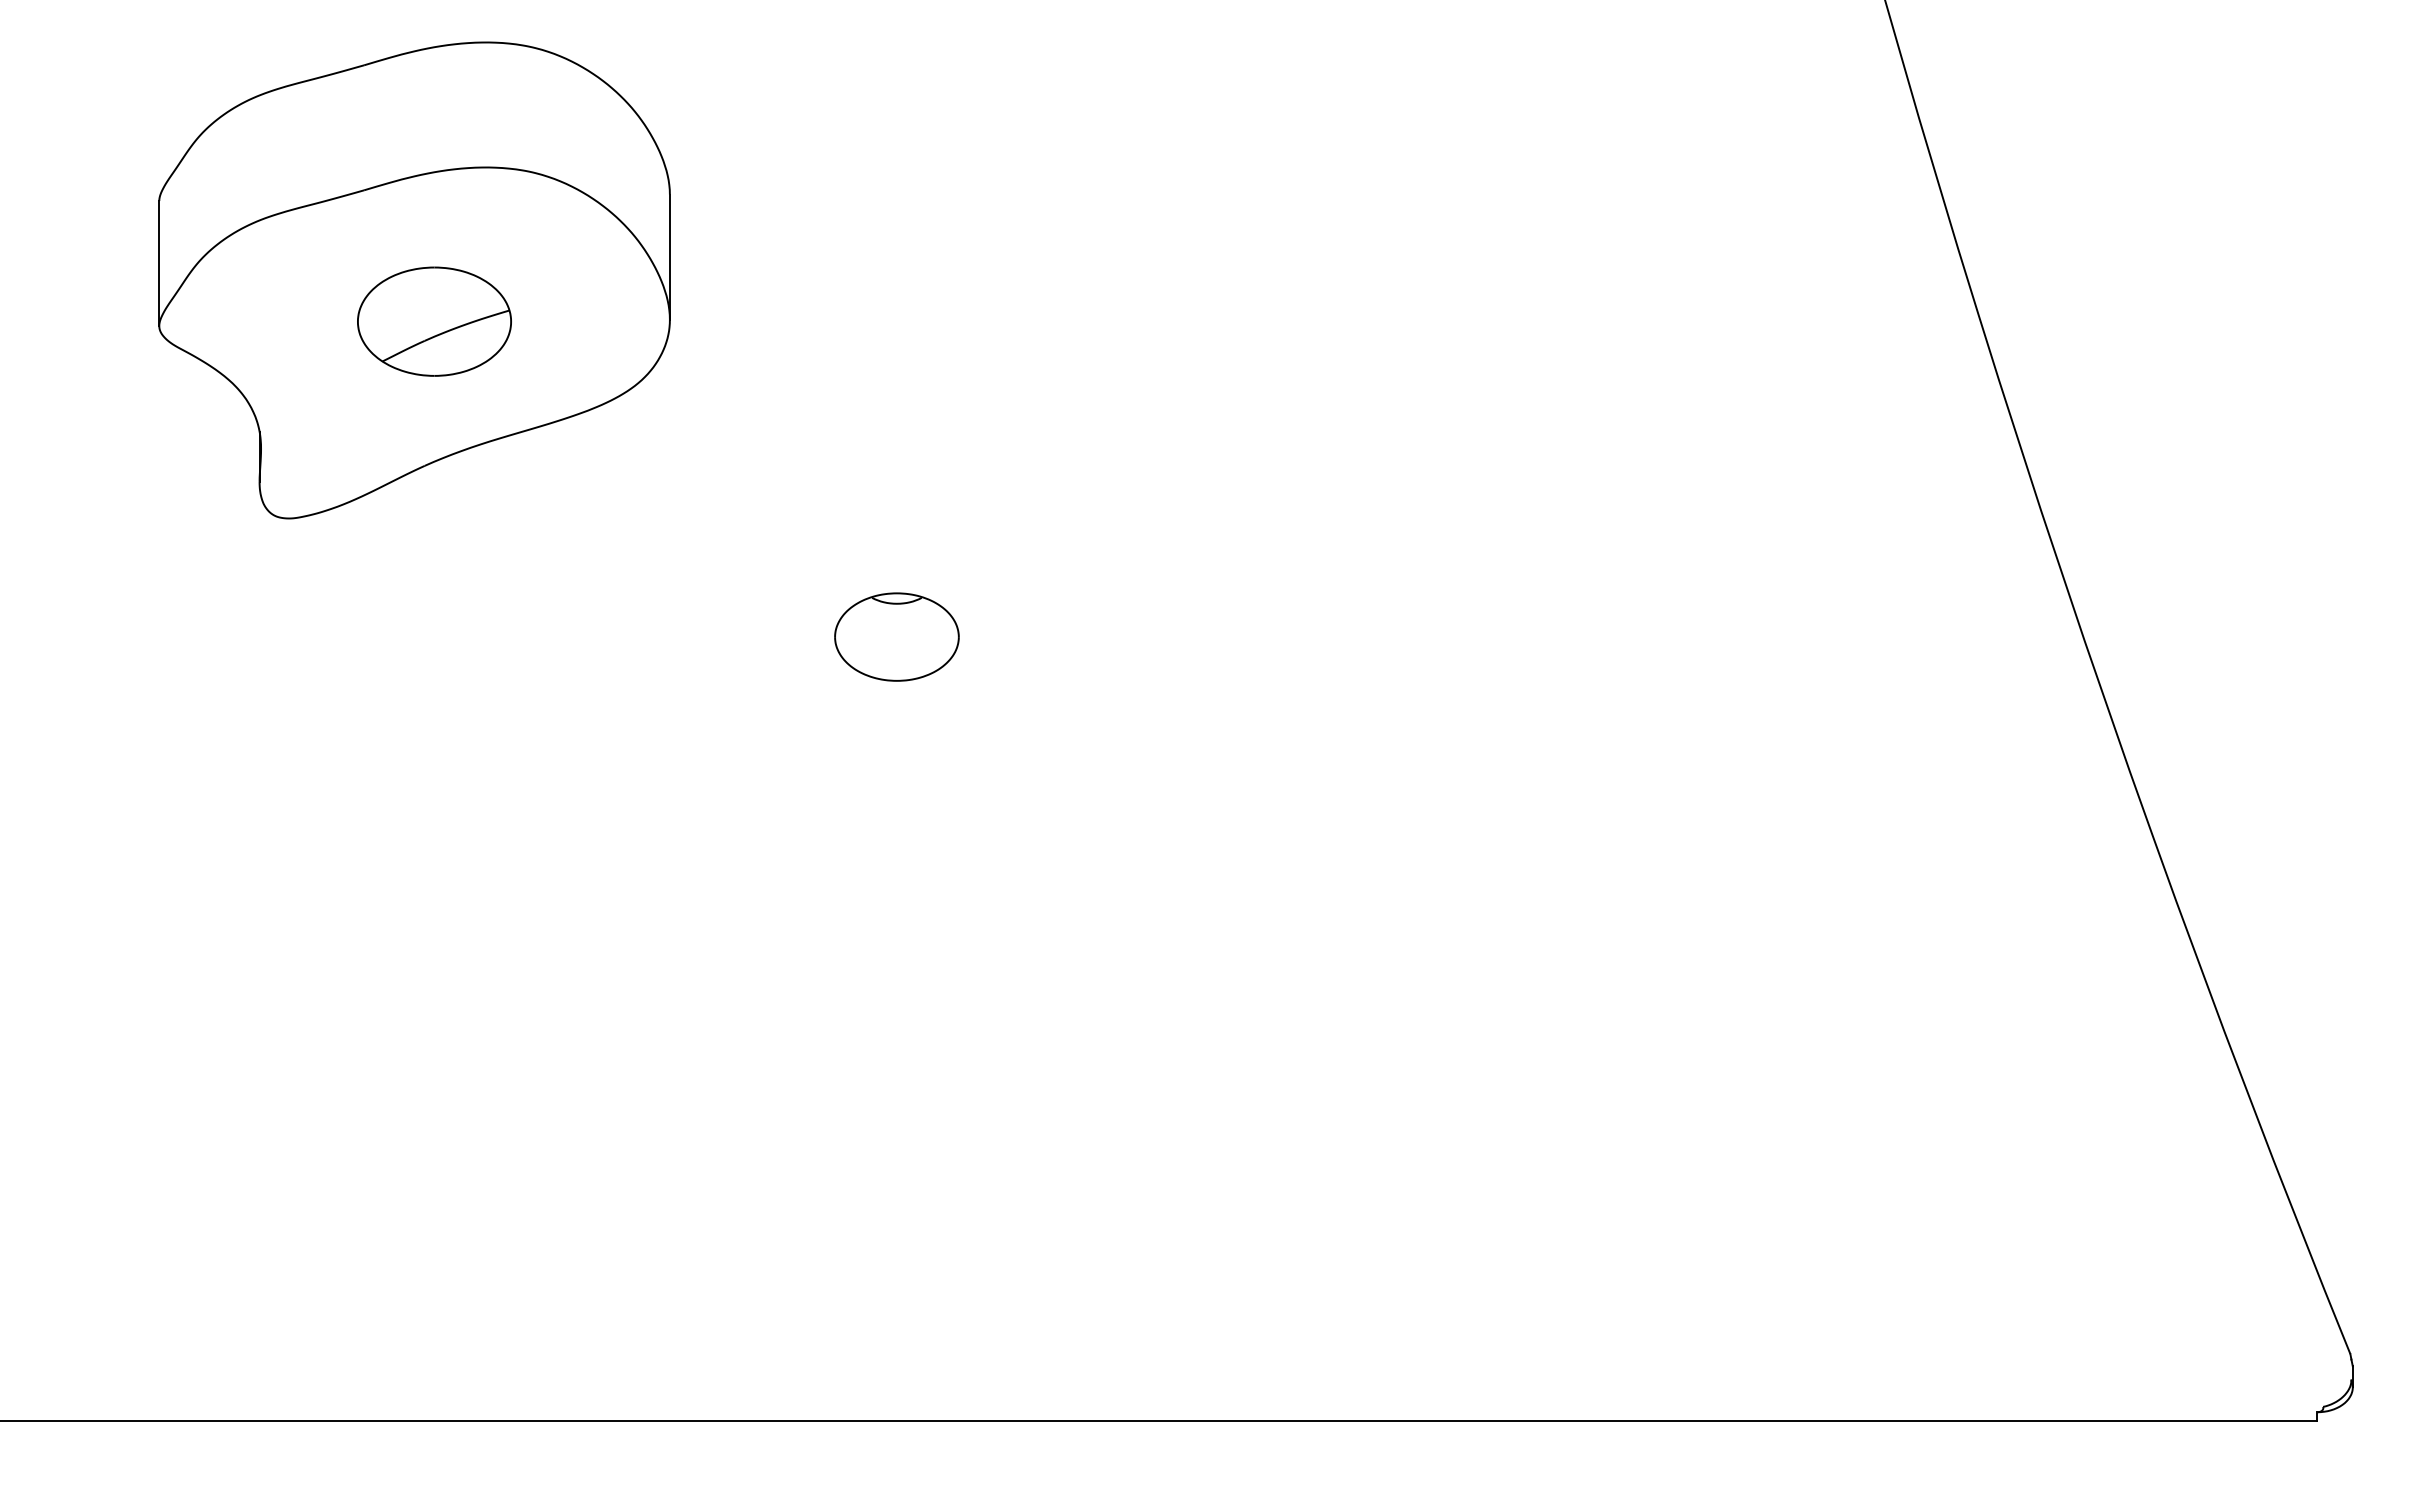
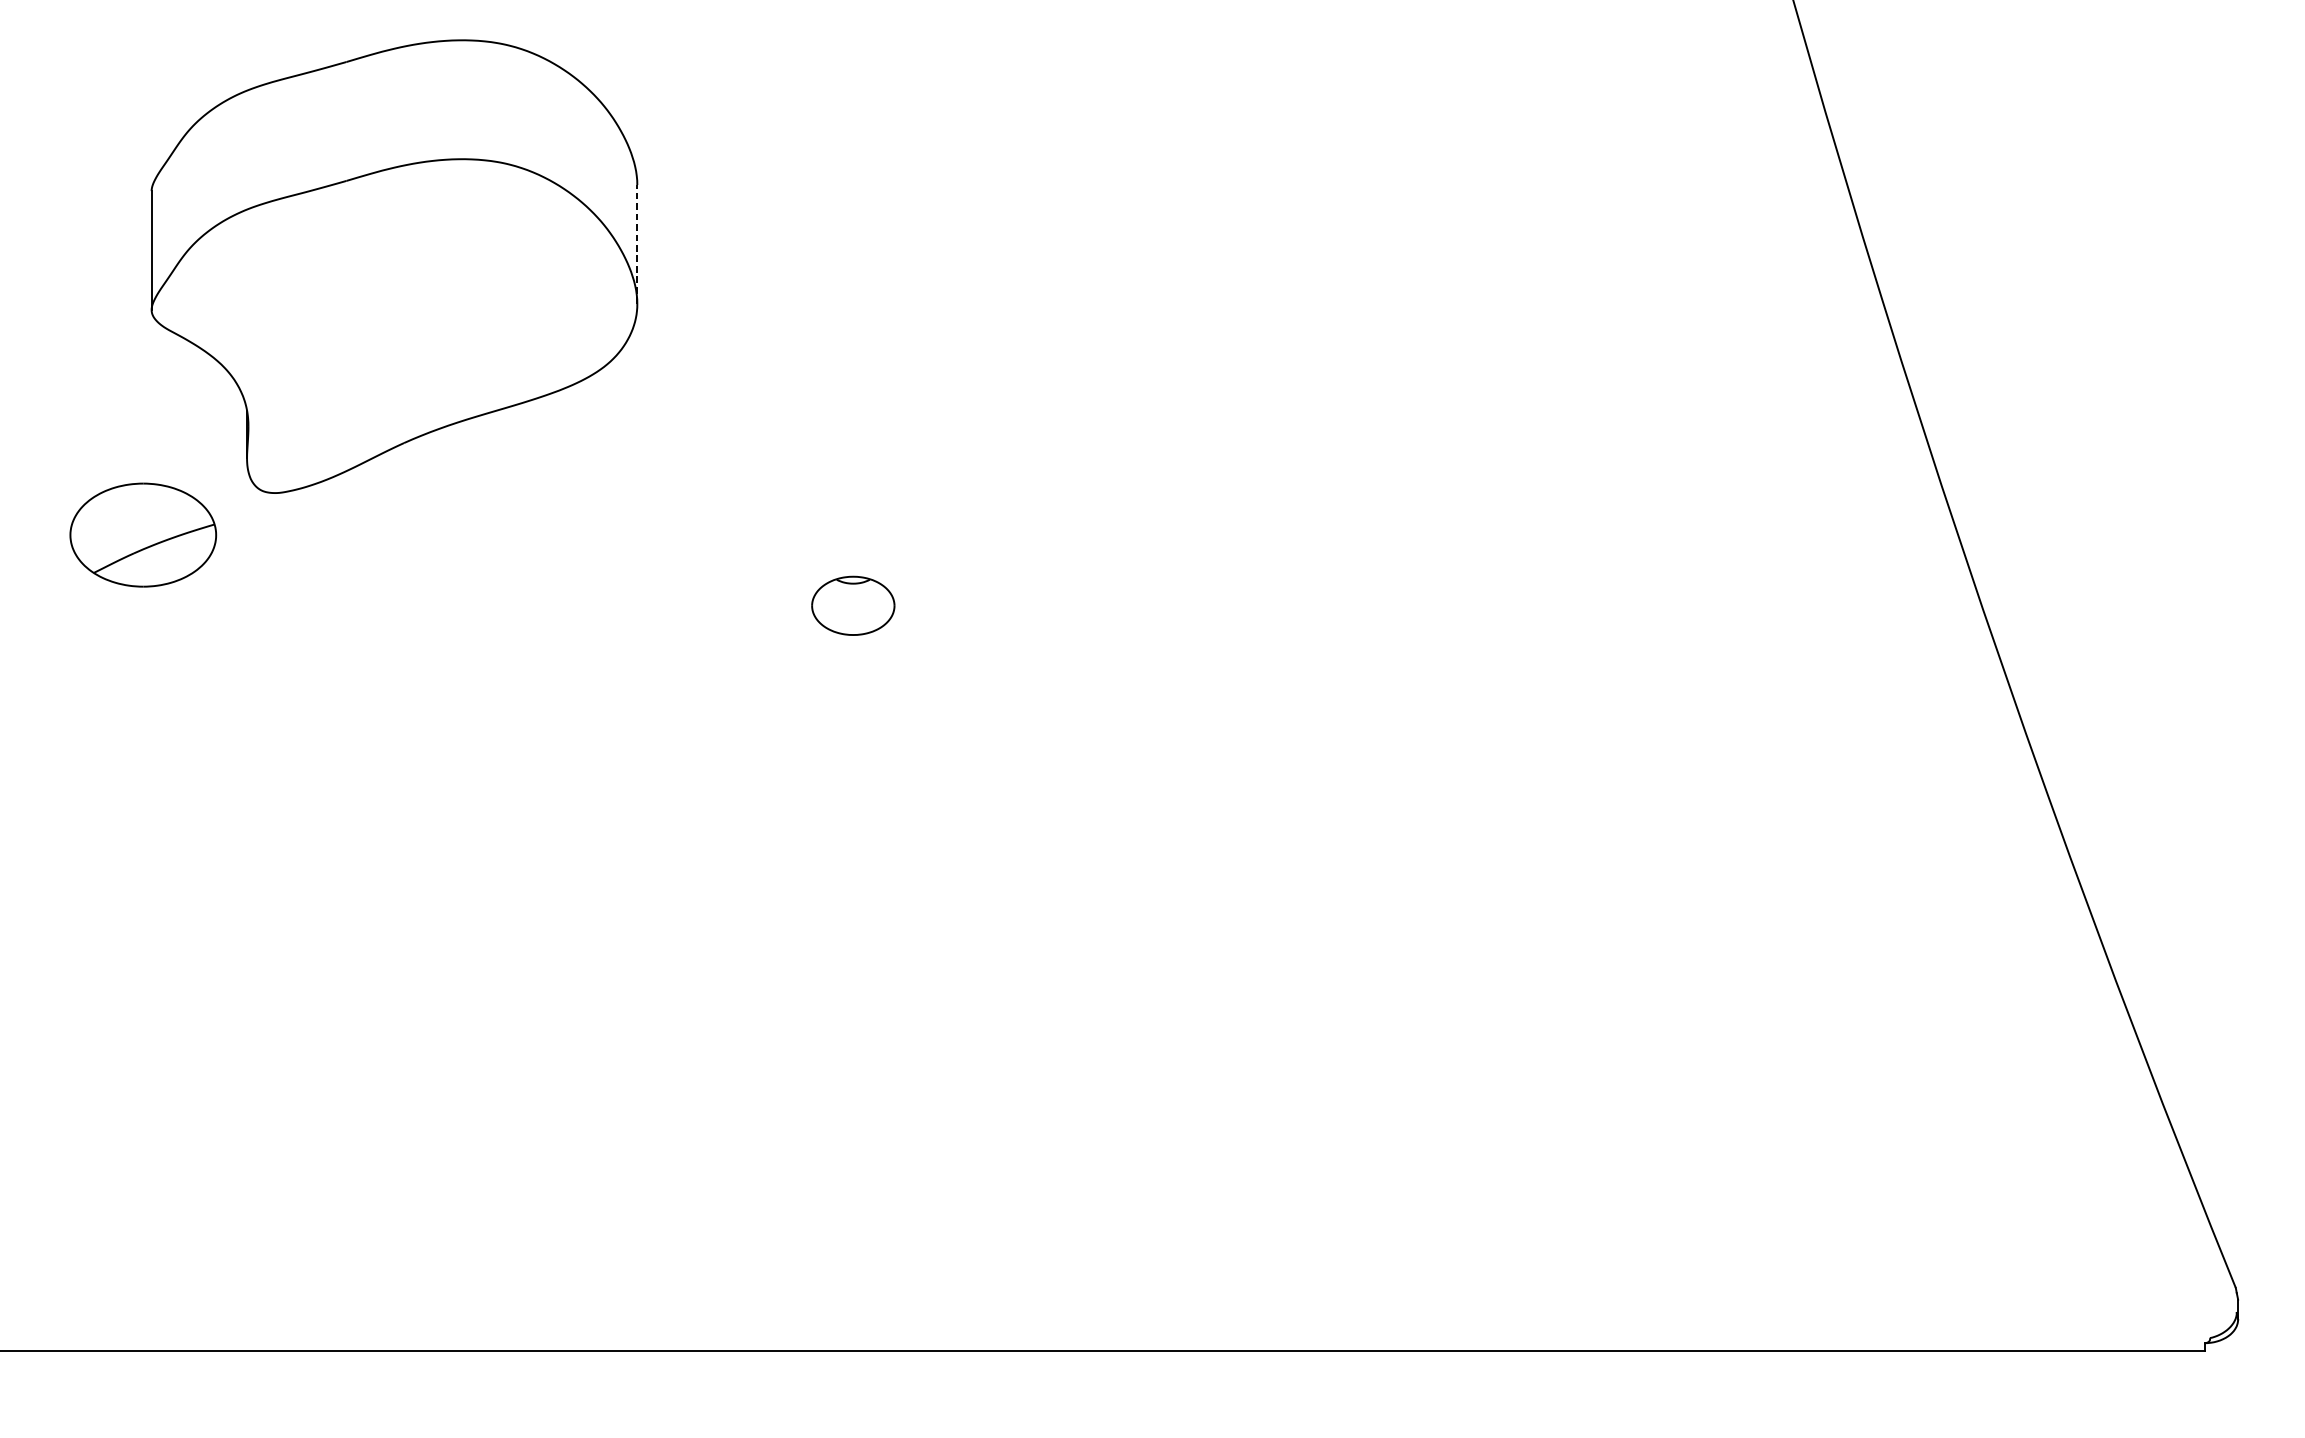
line: (669, 256) -> (636, 243), solid -> dashed
part: (434, 321) -> (143, 534), moved
part: (896, 636) -> (852, 605), size x0.7

